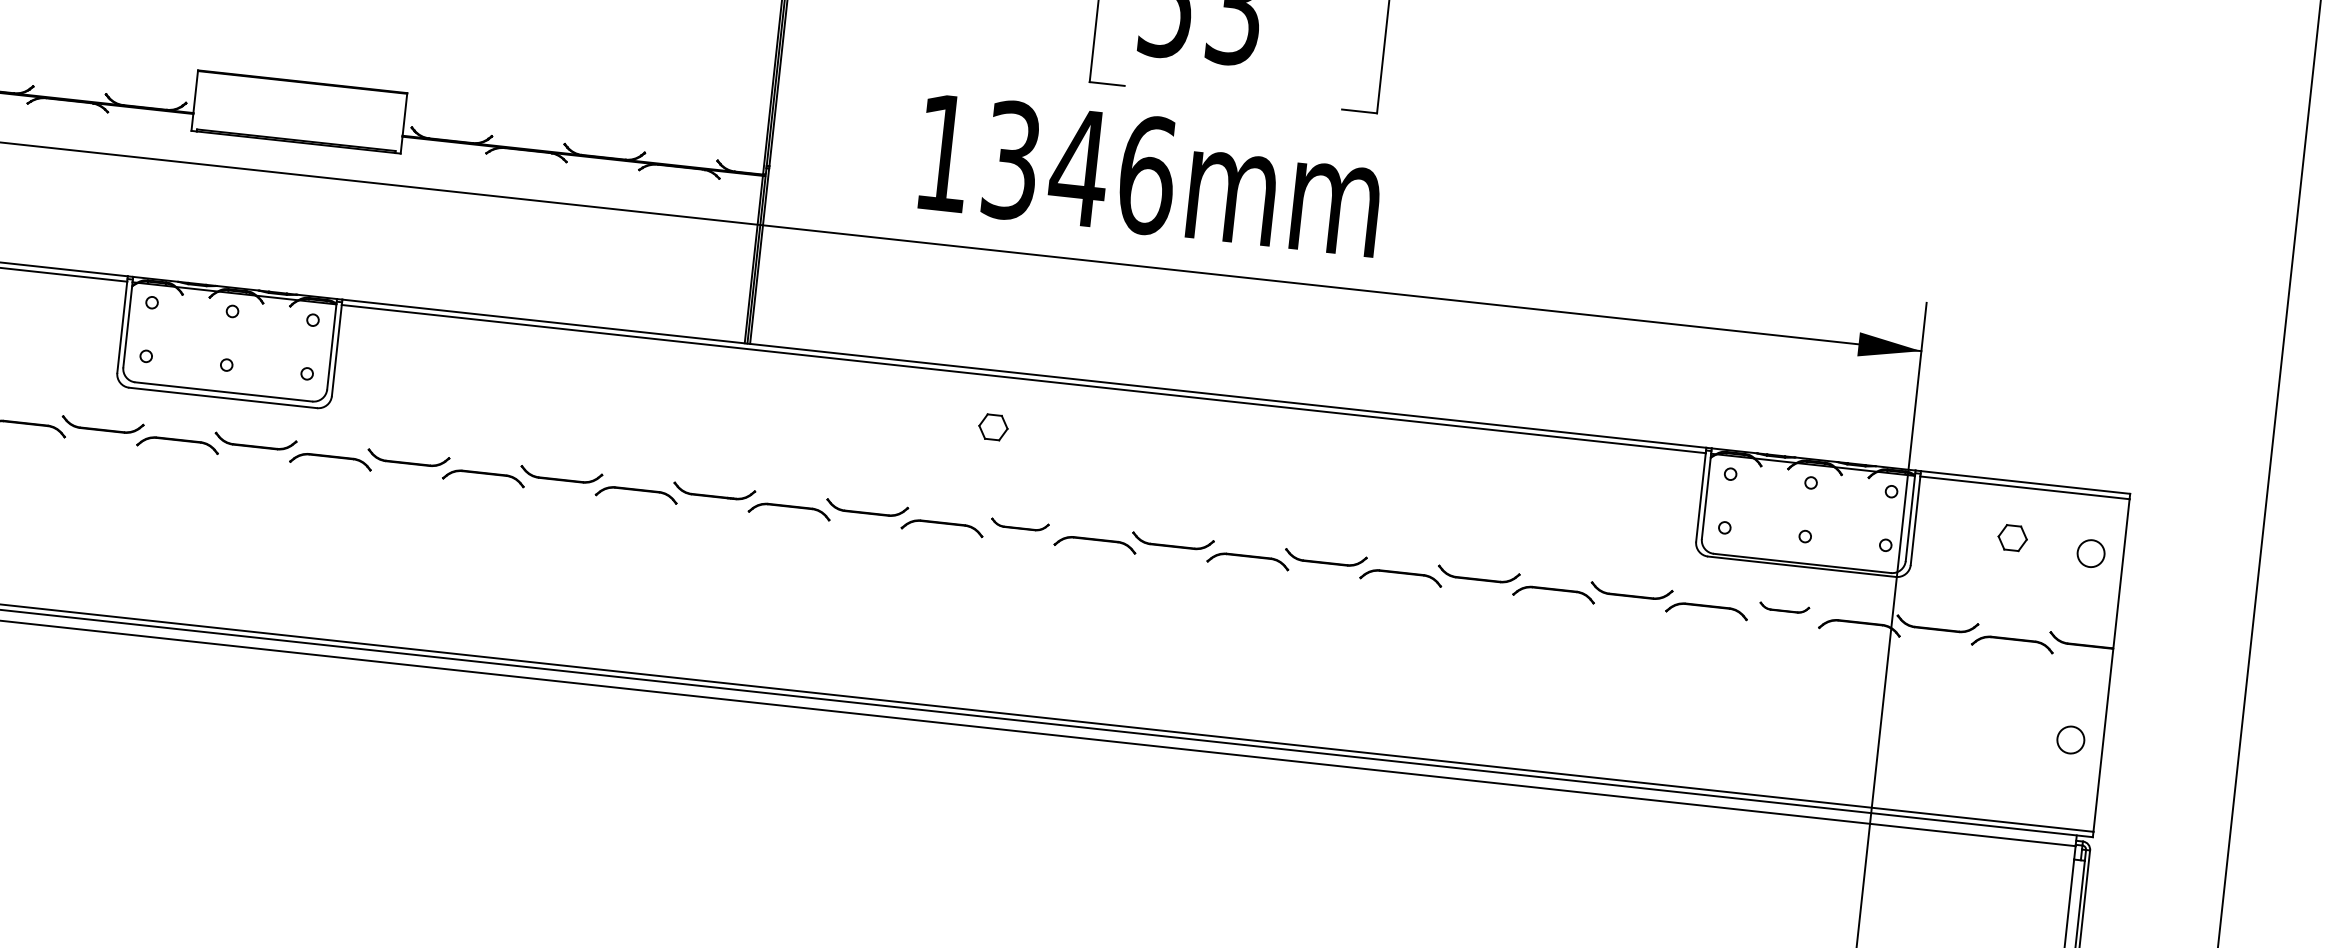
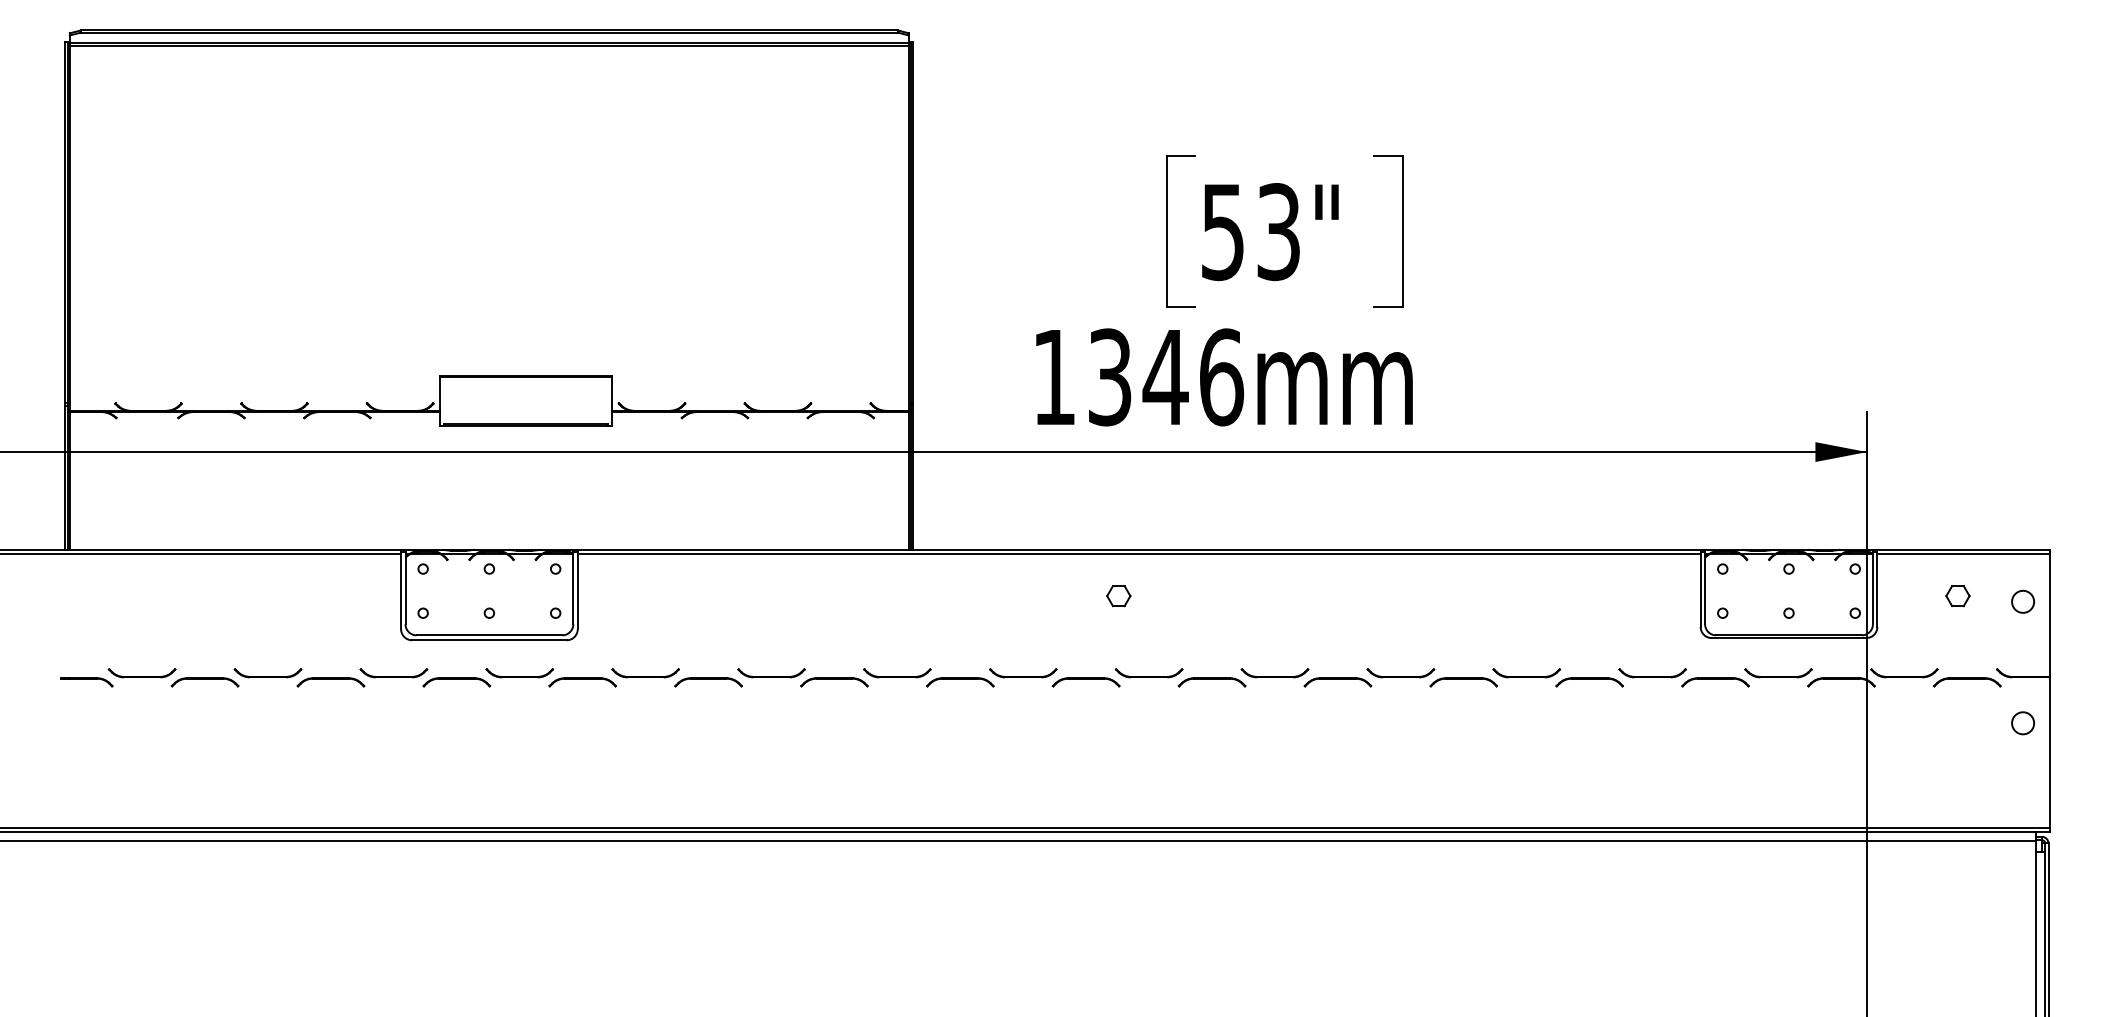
part: (1019, 525) -> (1148, 673), size x1.43
part: (1784, 608) -> (1778, 673), size x1.67
circle: (2070, 740) -> (2022, 723), moved

